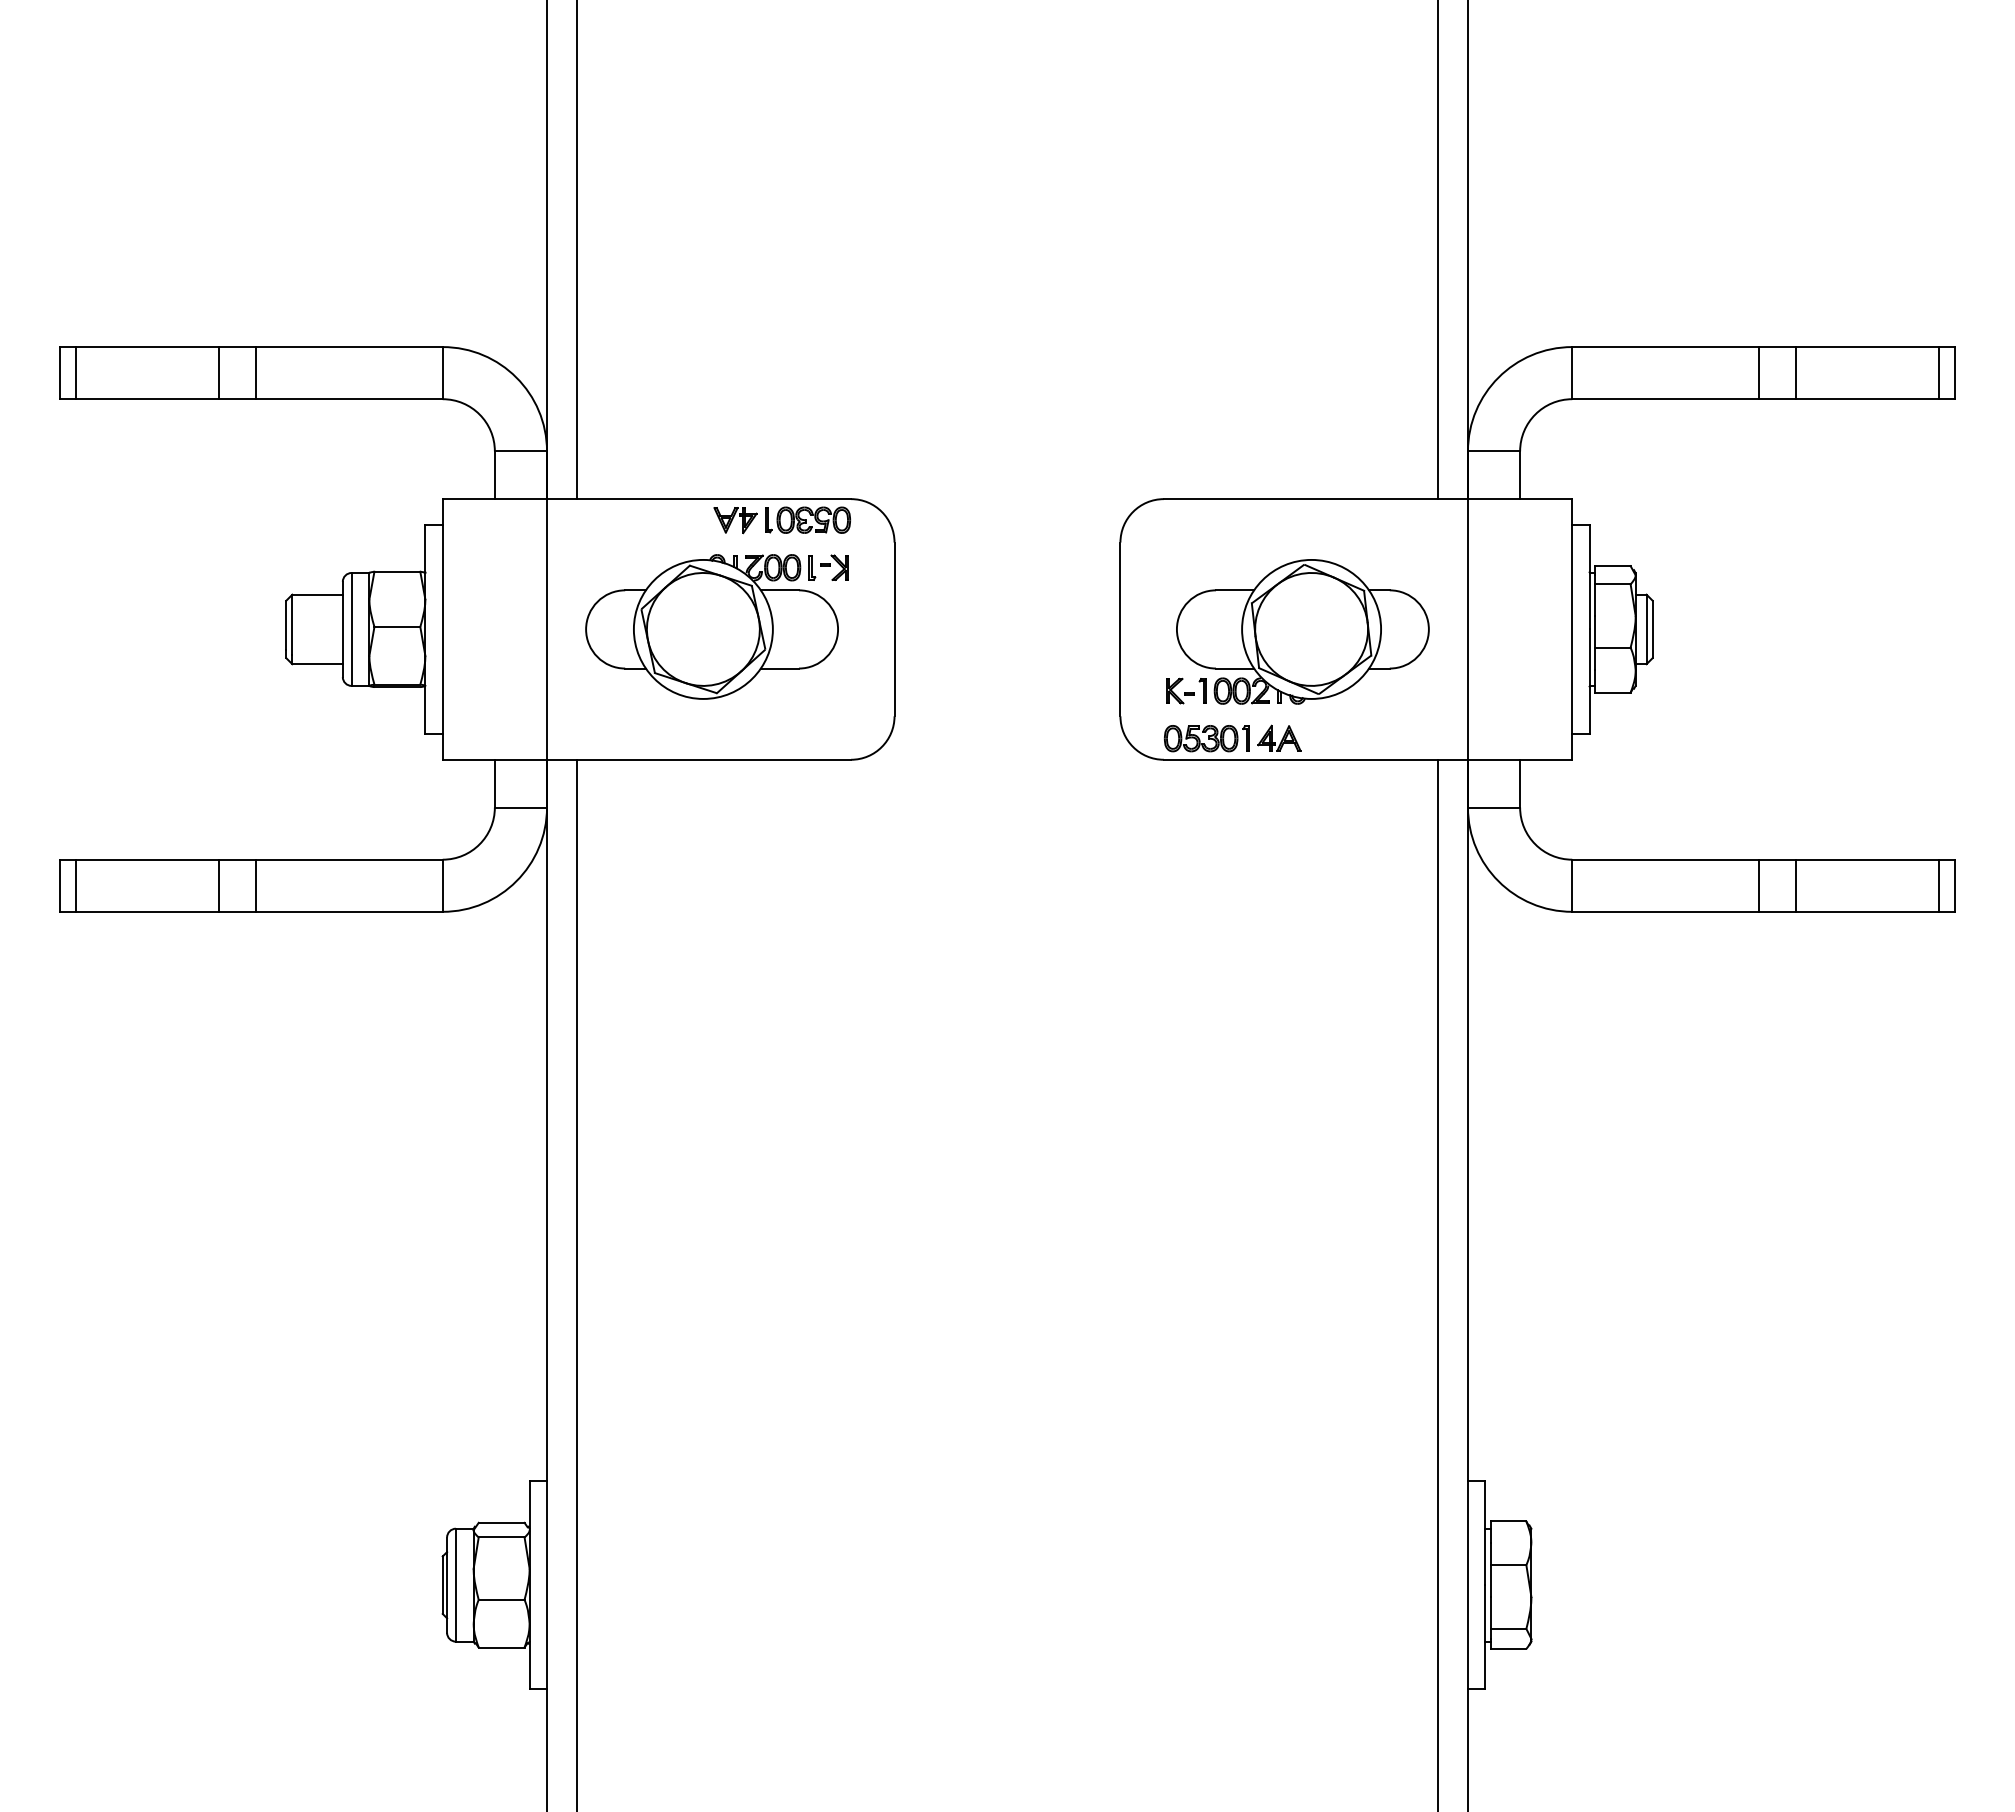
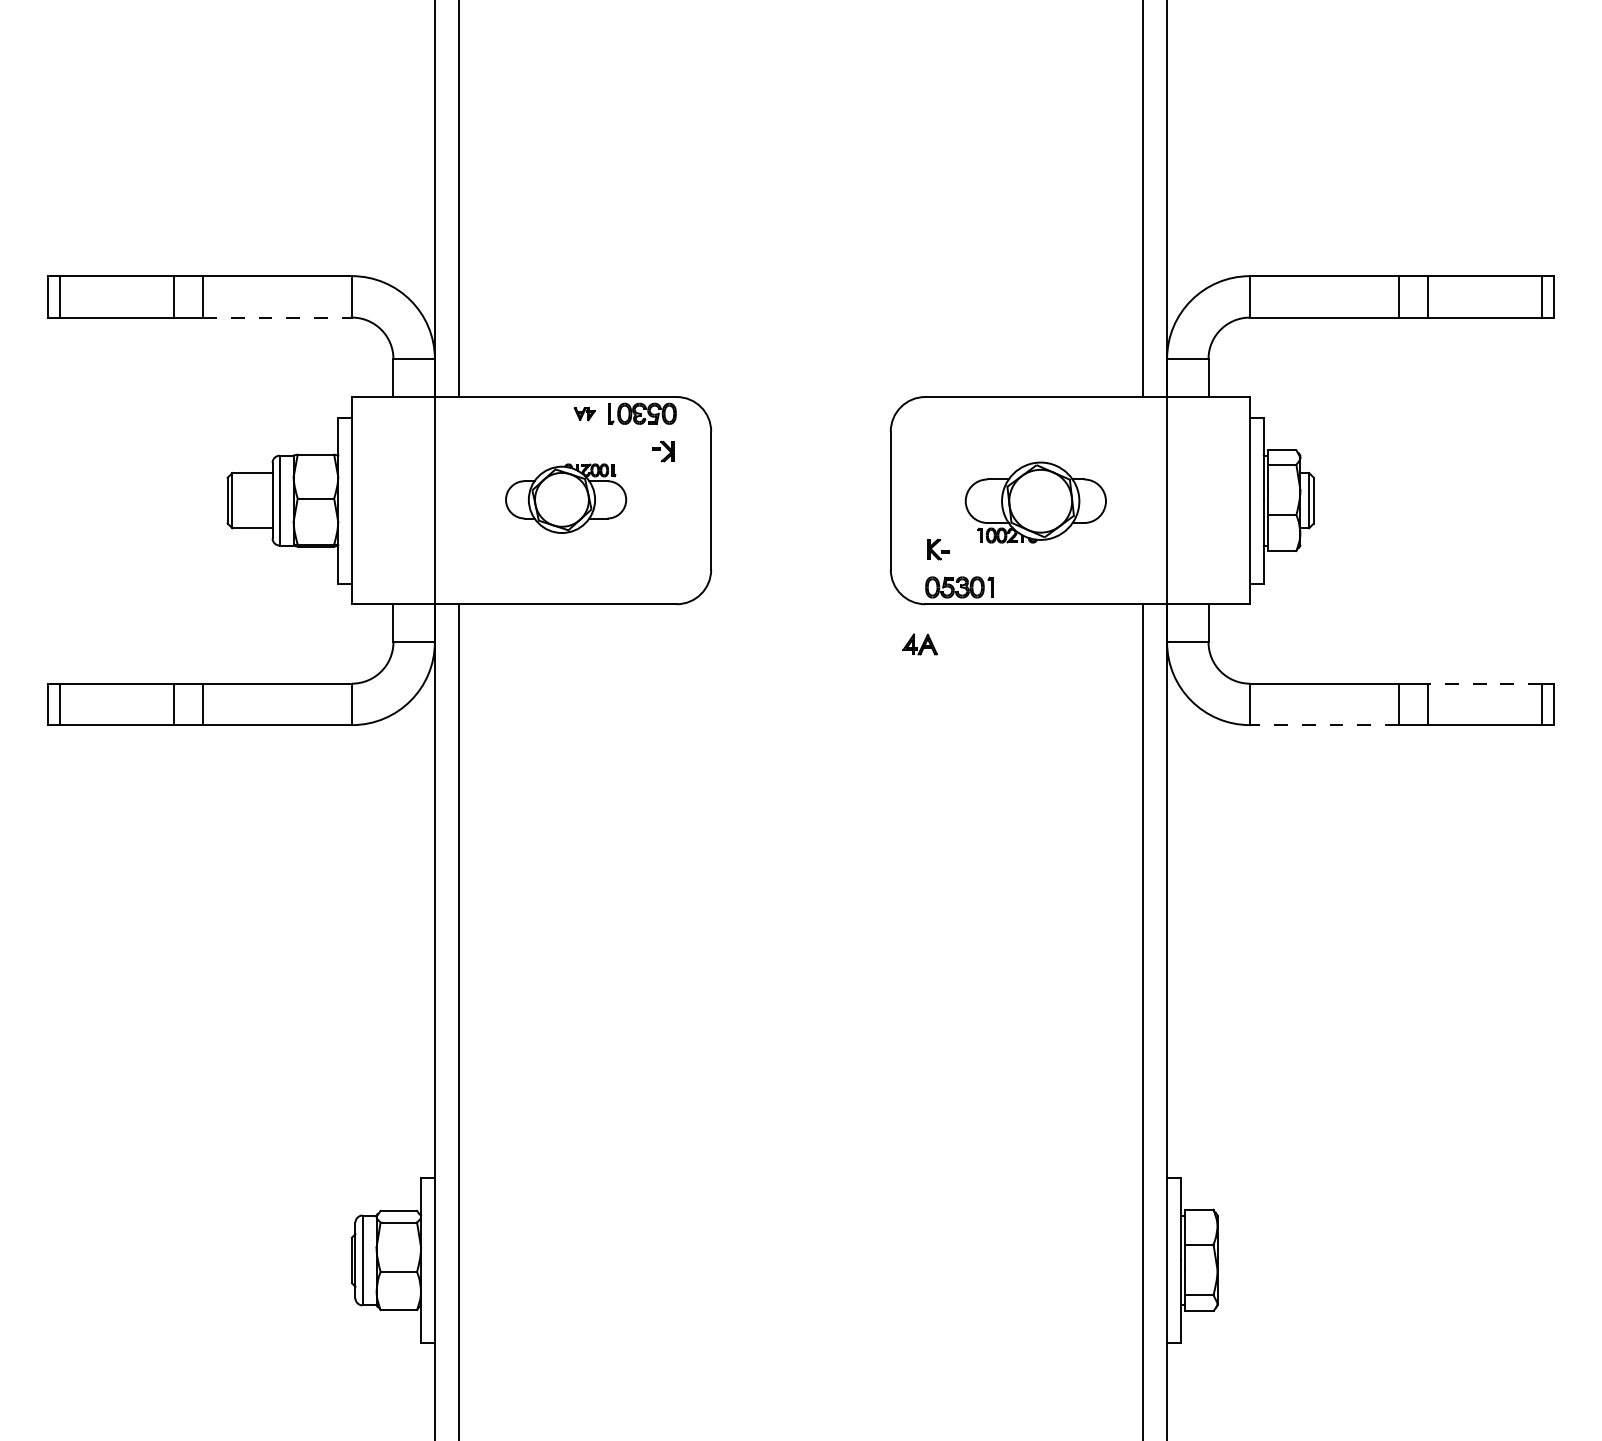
line: (349, 399) -> (277, 317), solid -> dashed
part: (735, 520) -> (584, 414), size x0.6
part: (711, 626) -> (565, 498), size x0.6
part: (1302, 631) -> (1035, 502), size x0.7
part: (1279, 737) -> (920, 643), moved
line: (1867, 859) -> (1484, 683), solid -> dashed
line: (1665, 911) -> (1324, 724), solid -> dashed

